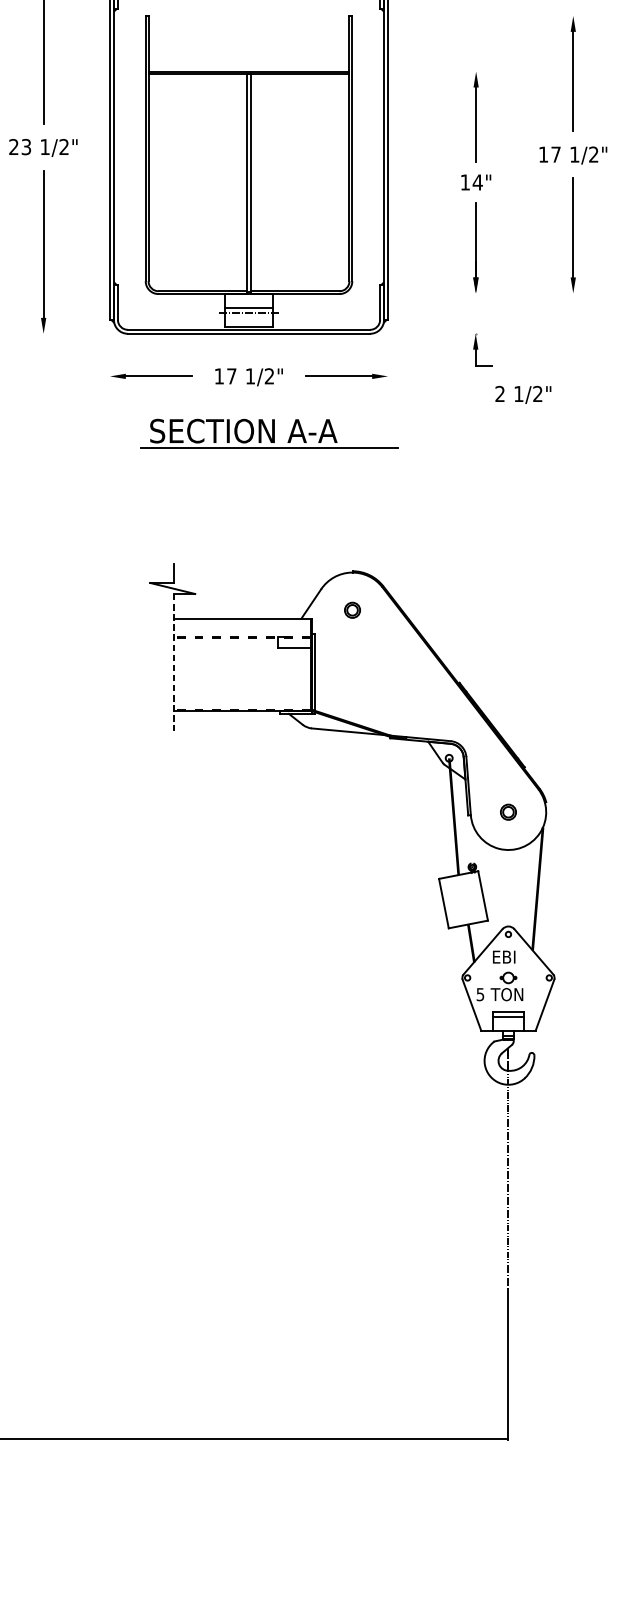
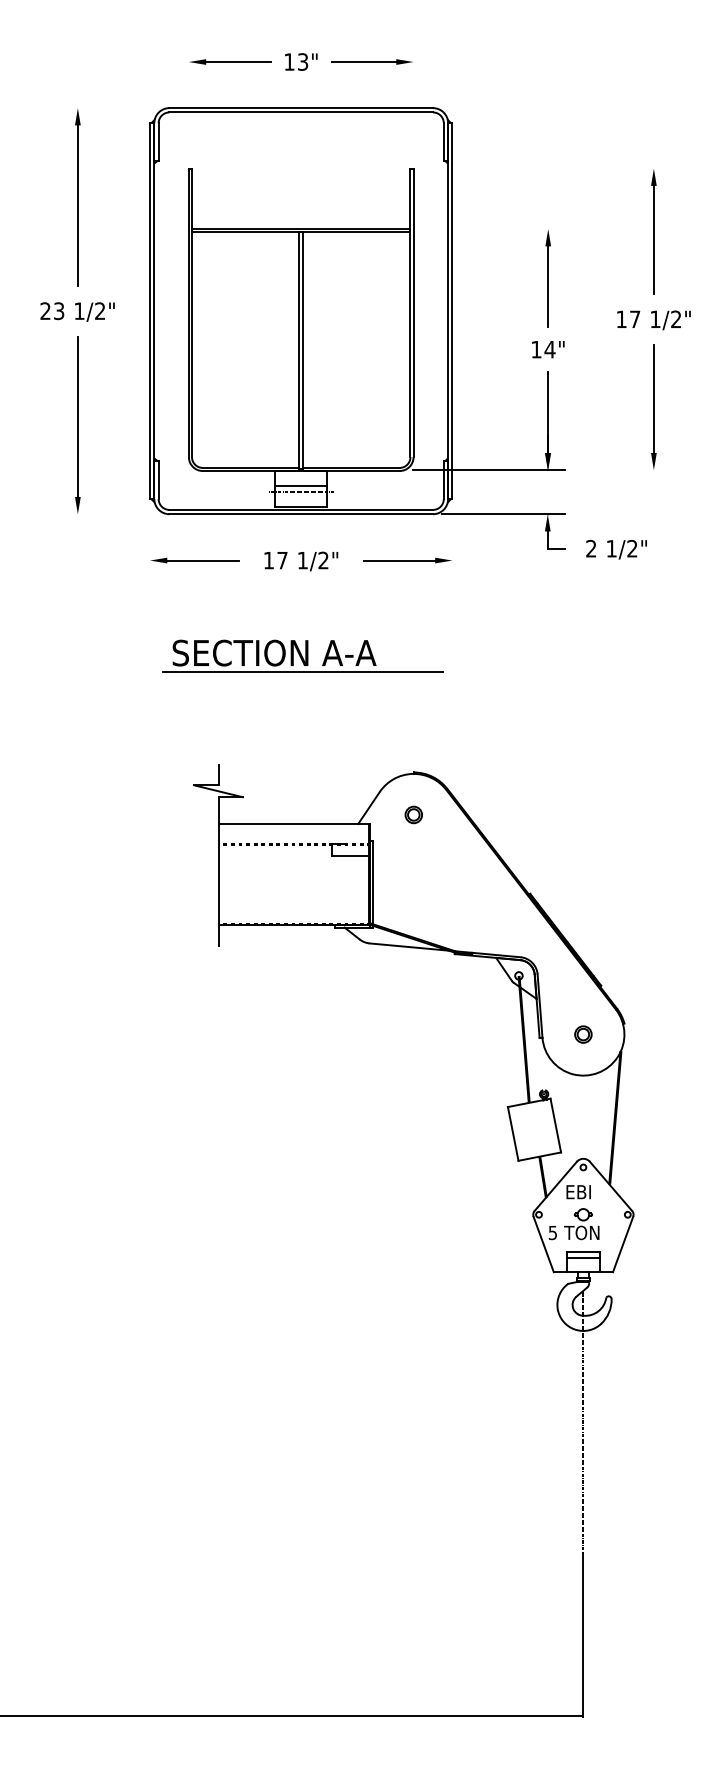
line: (421, 293) -> (488, 470), added
line: (435, 334) -> (503, 514), added
text: (523, 394) -> (616, 549), moved
part: (269, 433) -> (302, 655), moved
line: (173, 662) -> (219, 871), dashed -> solid

